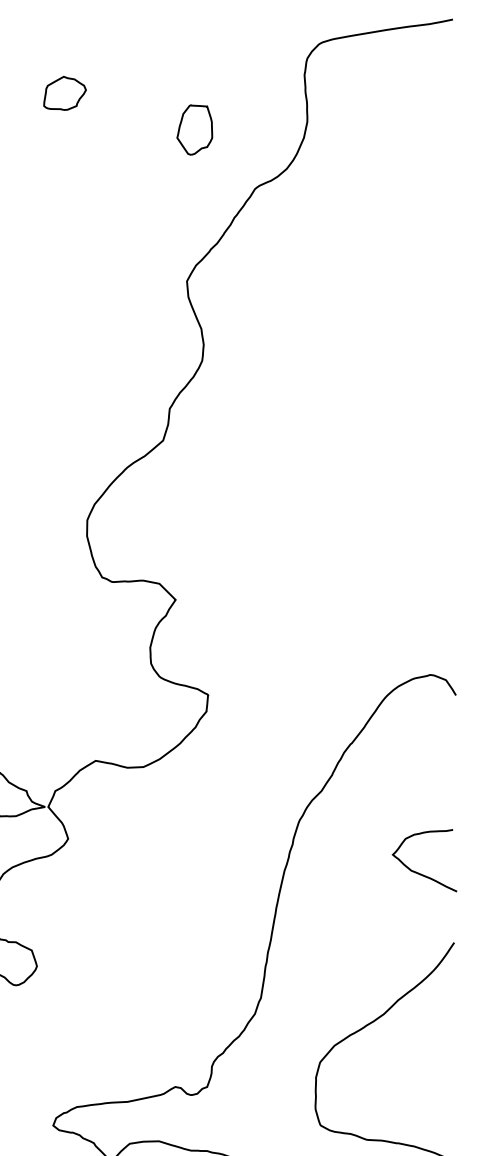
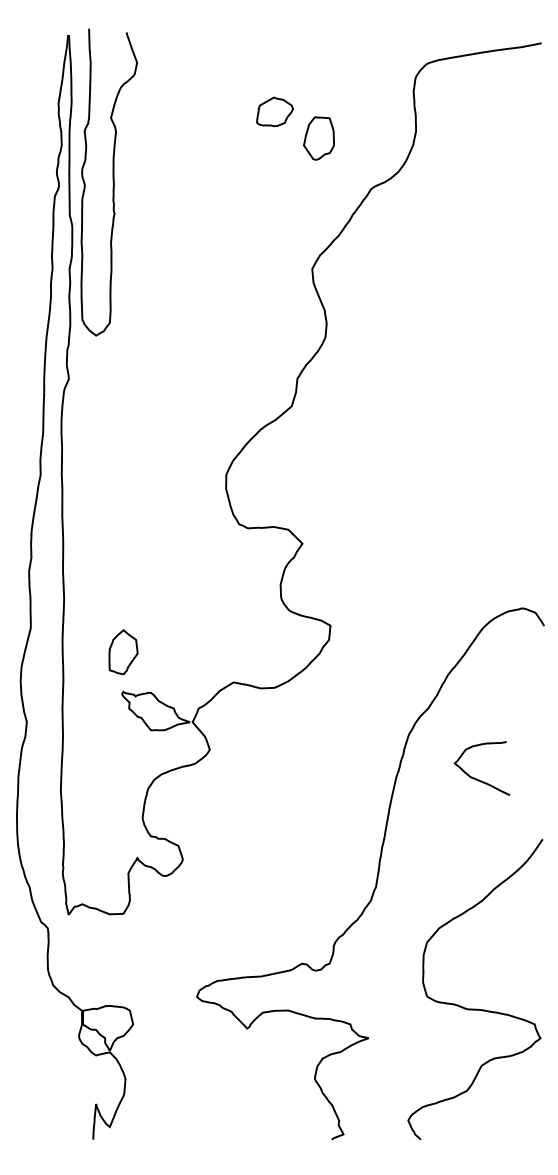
part: (64, 92) -> (274, 111), moved
curve: (418, 872) -> (476, 778), moved

